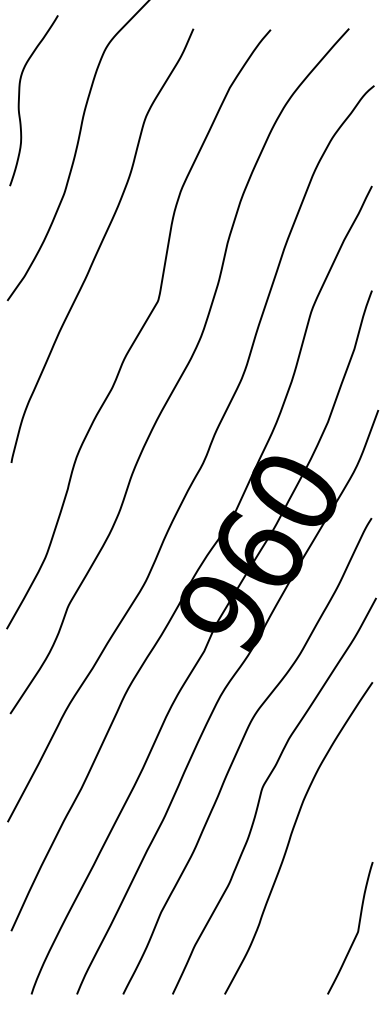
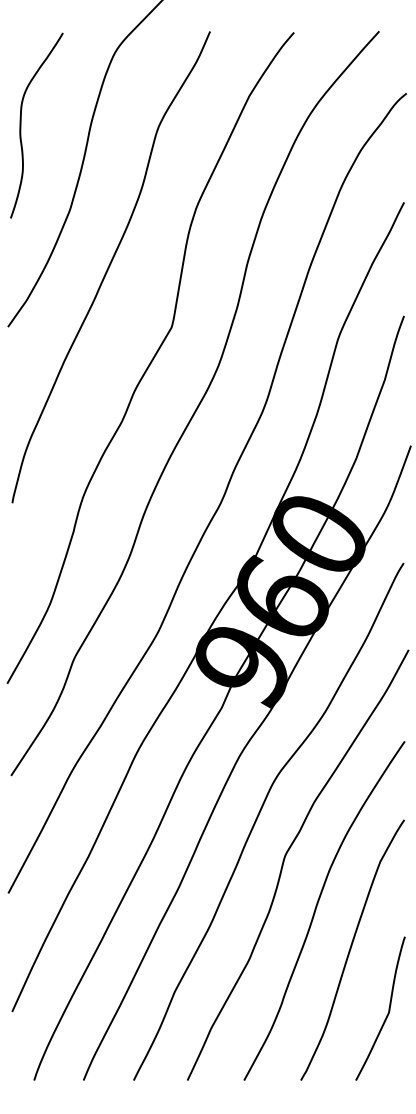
curve: (19, 100) -> (21, 125), moved
curve: (323, 873) -> (351, 949), added

